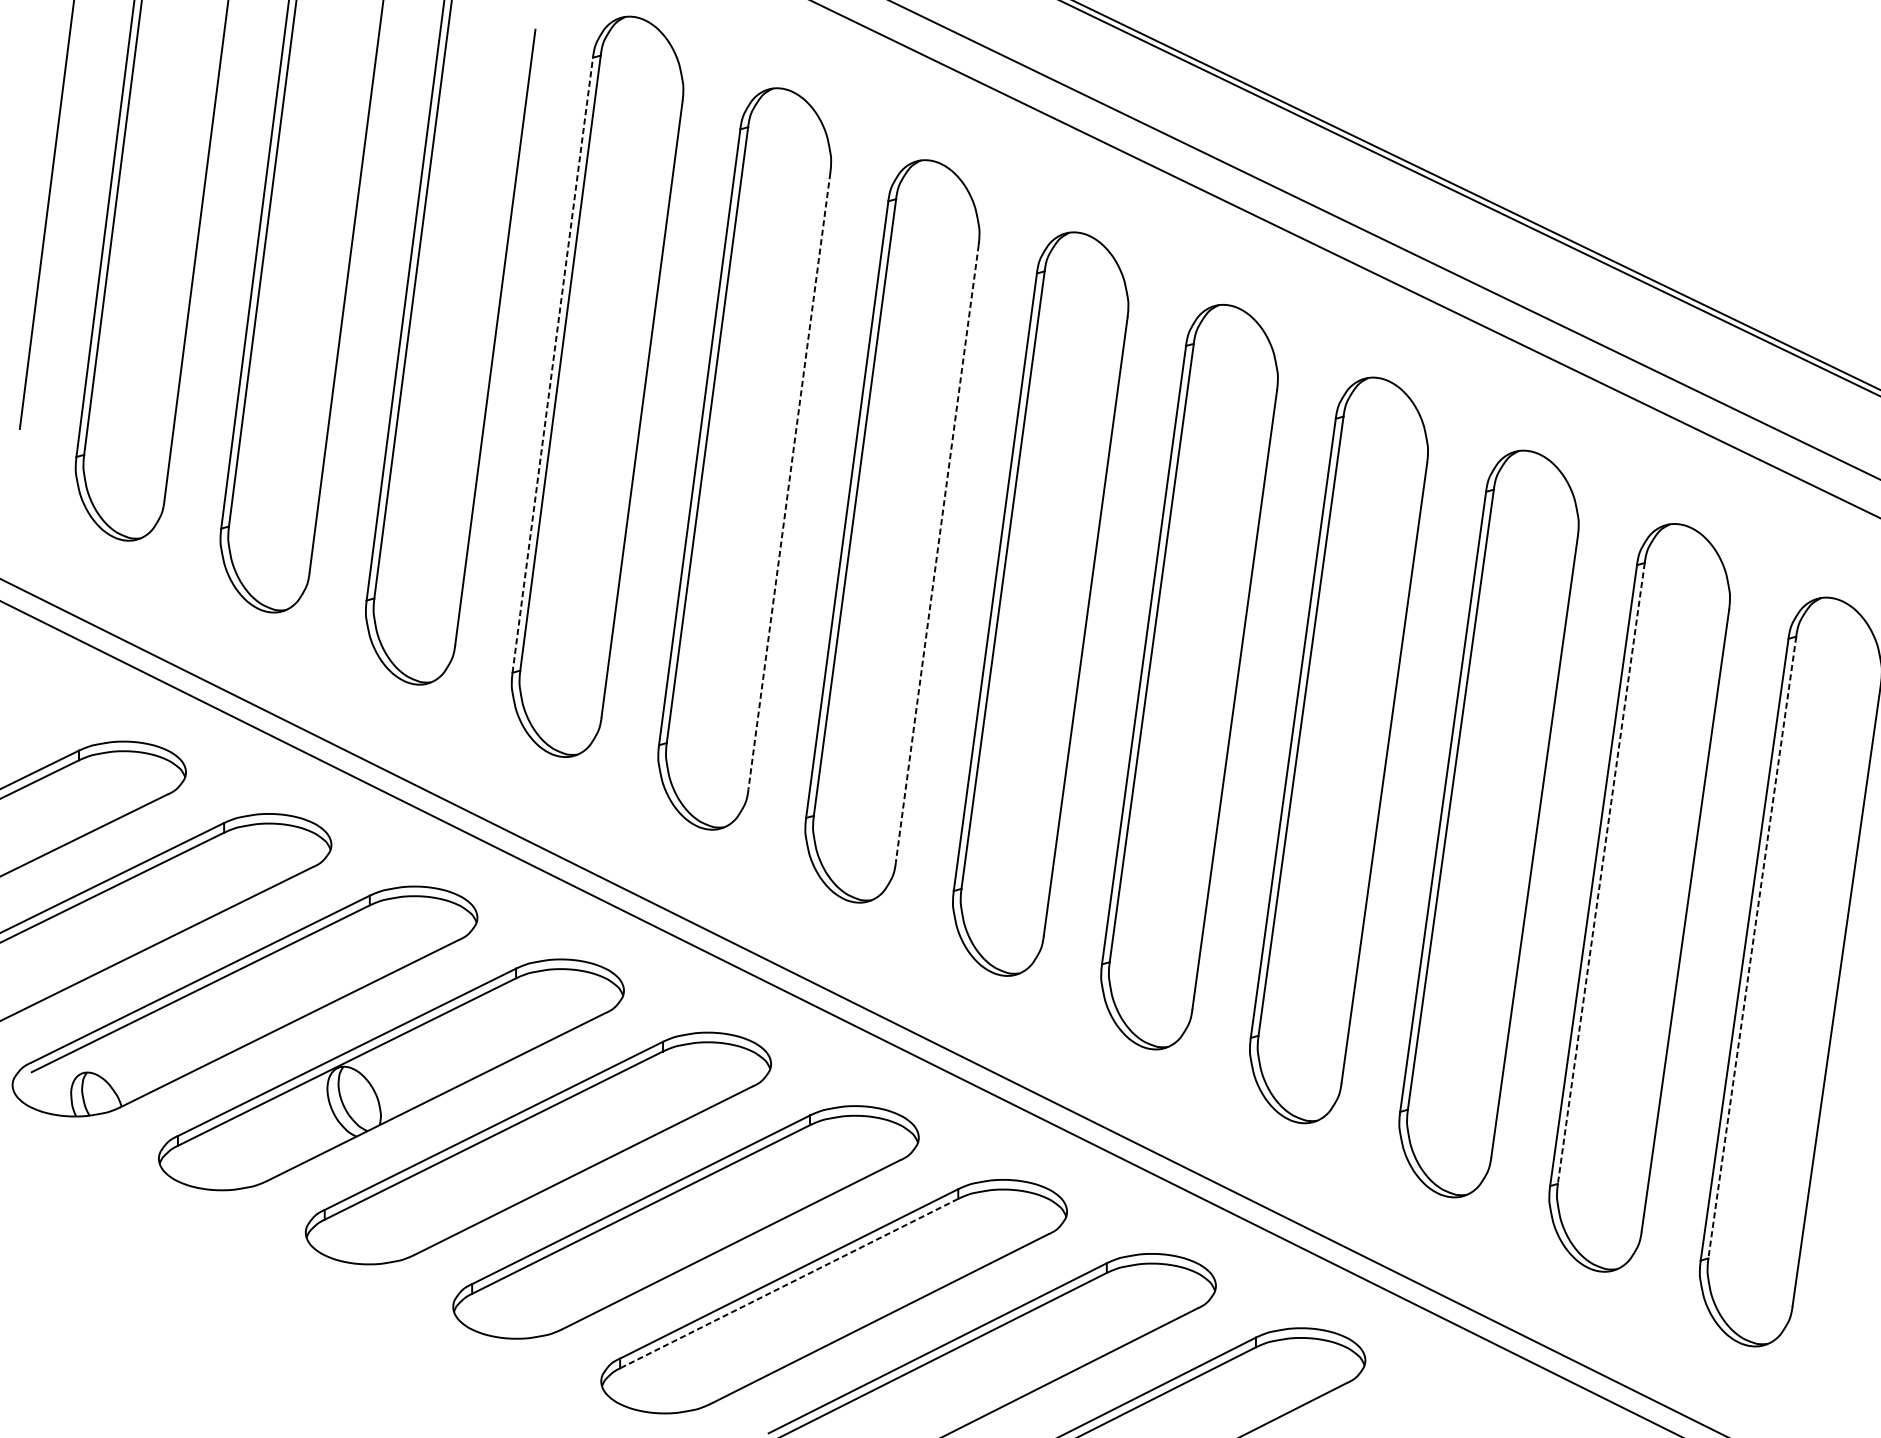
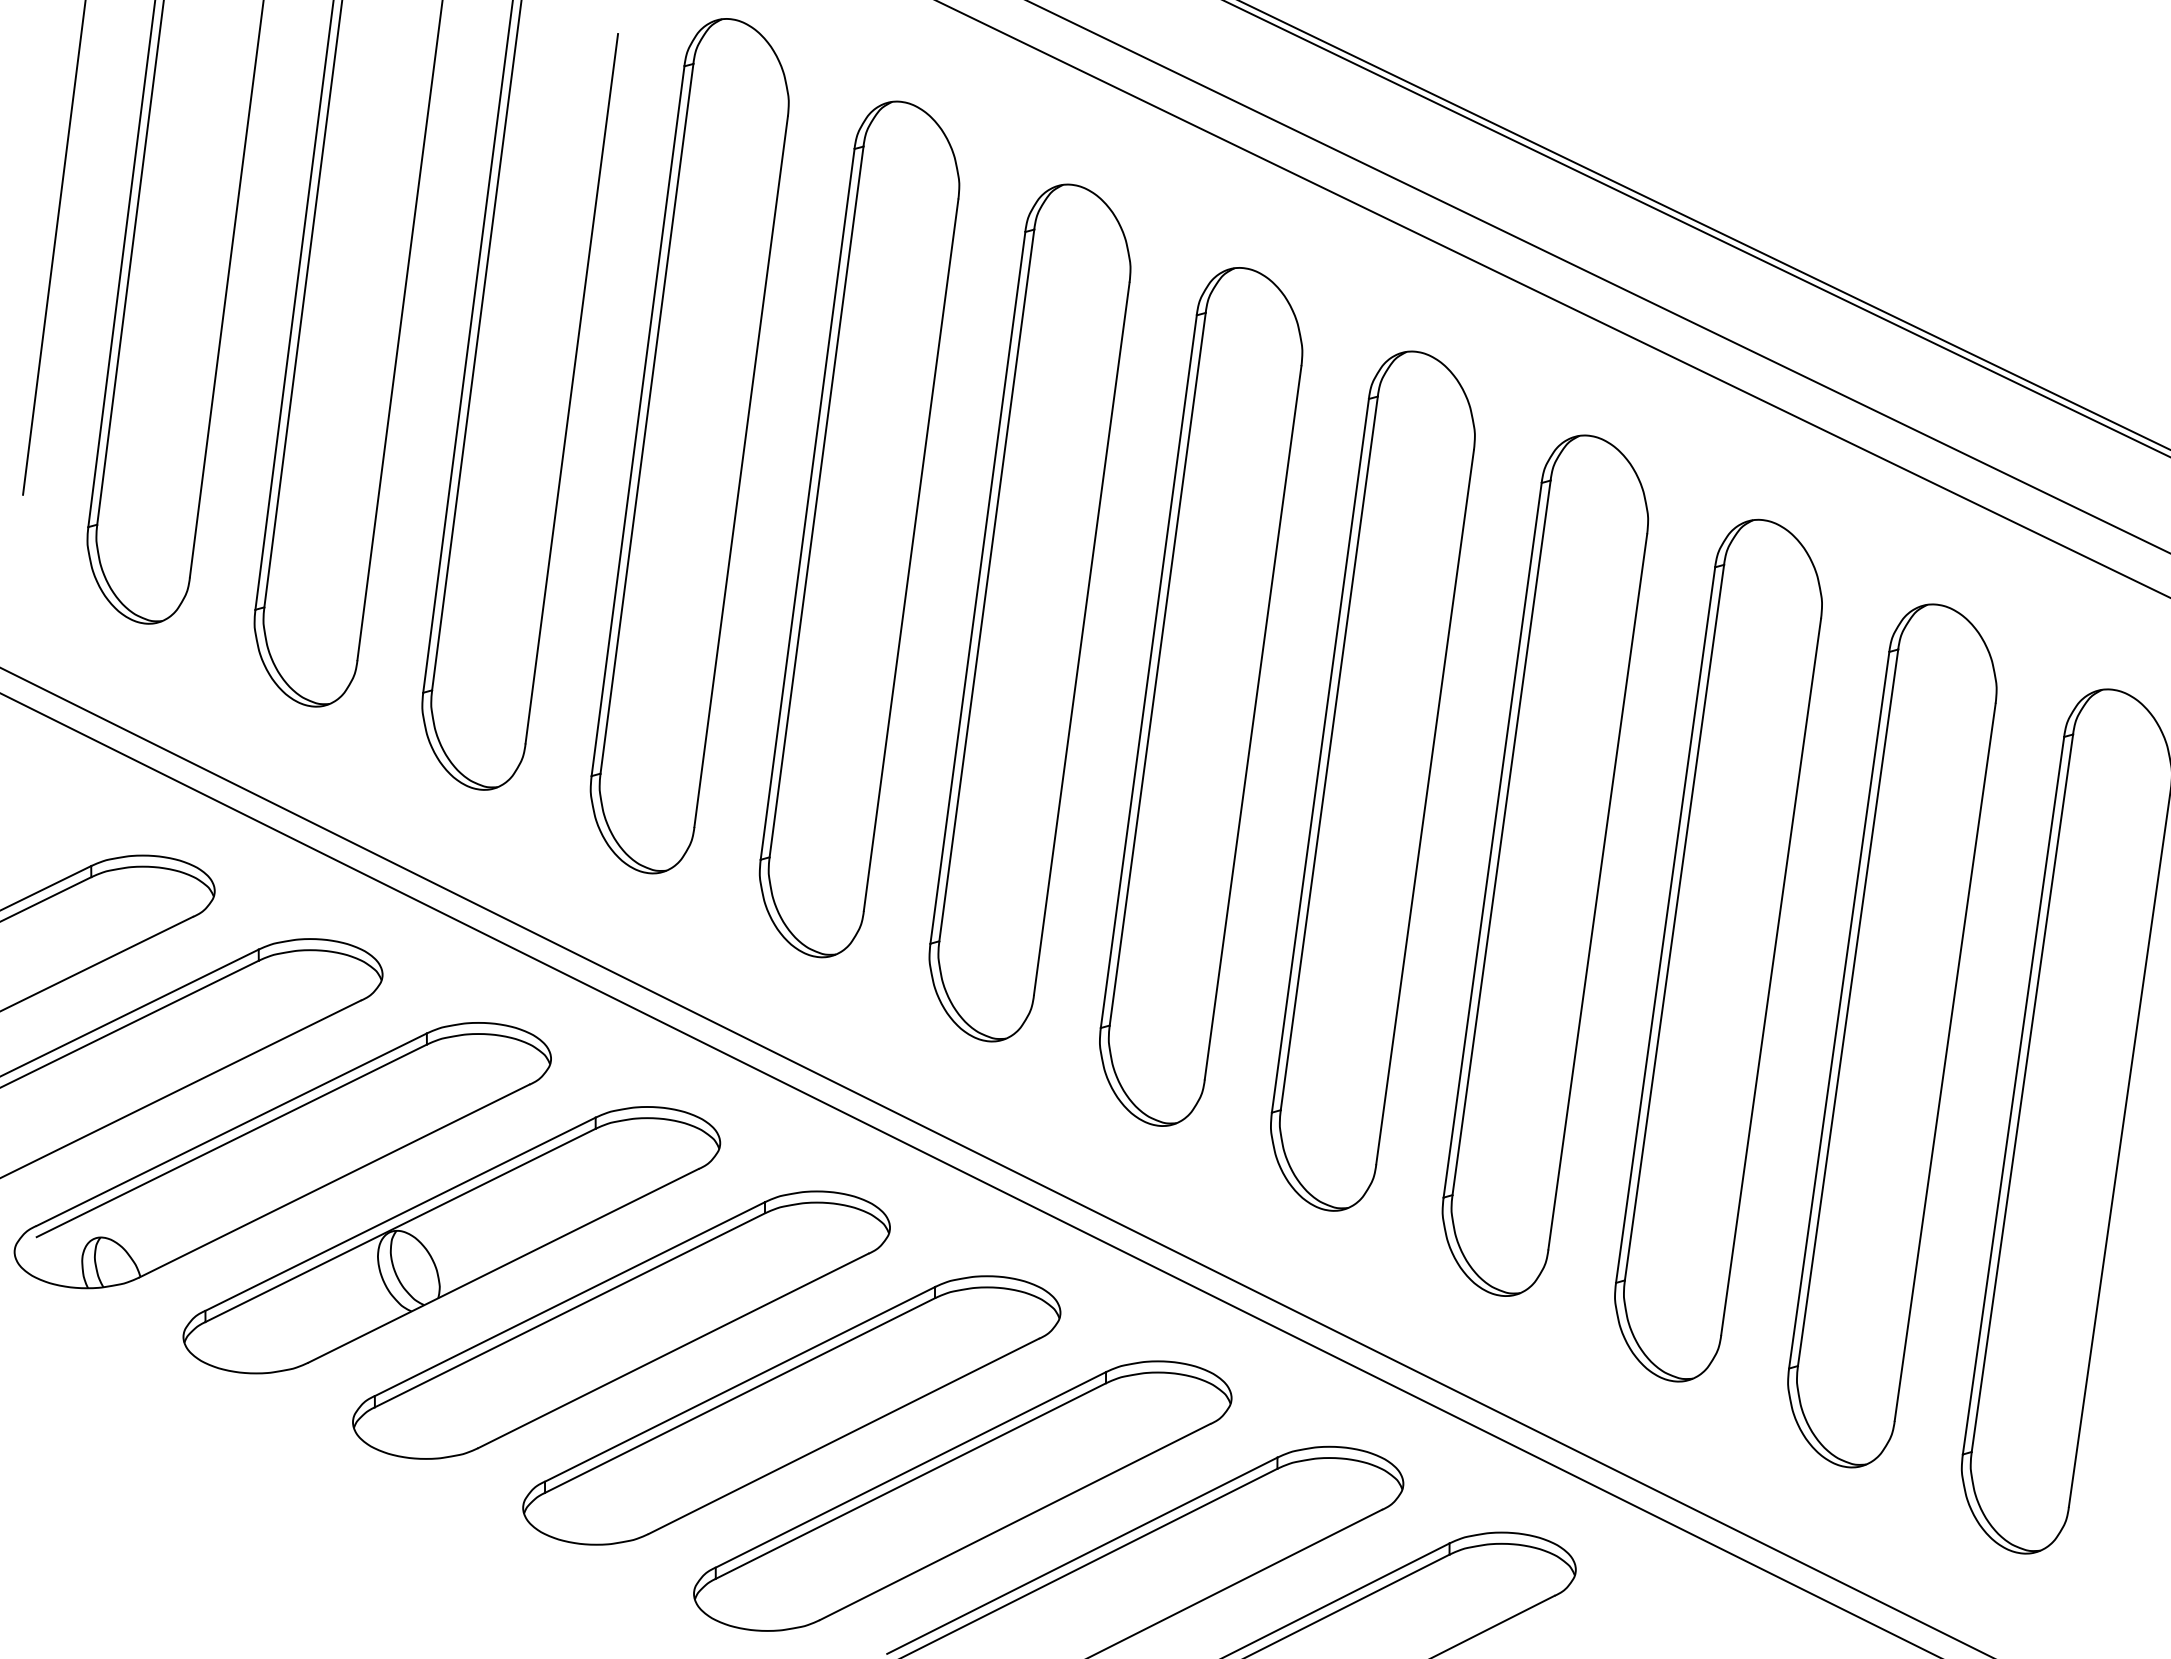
line: (553, 365) -> (638, 421), dashed -> solid
line: (789, 481) -> (911, 555), dashed -> solid
line: (937, 554) -> (1081, 639), dashed -> solid
line: (1601, 873) -> (1848, 1007), dashed -> solid
line: (1752, 947) -> (2022, 1093), dashed -> solid
line: (788, 1283) -> (910, 1481), dashed -> solid

